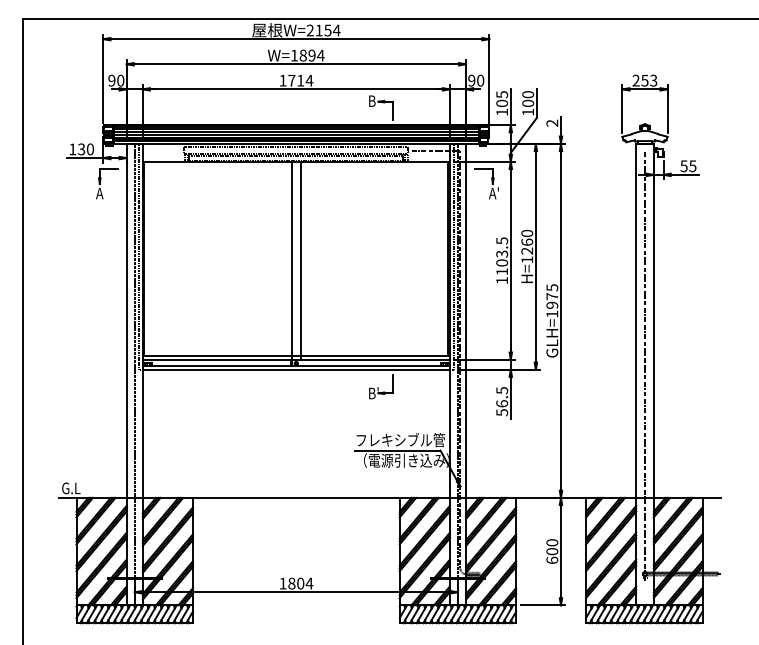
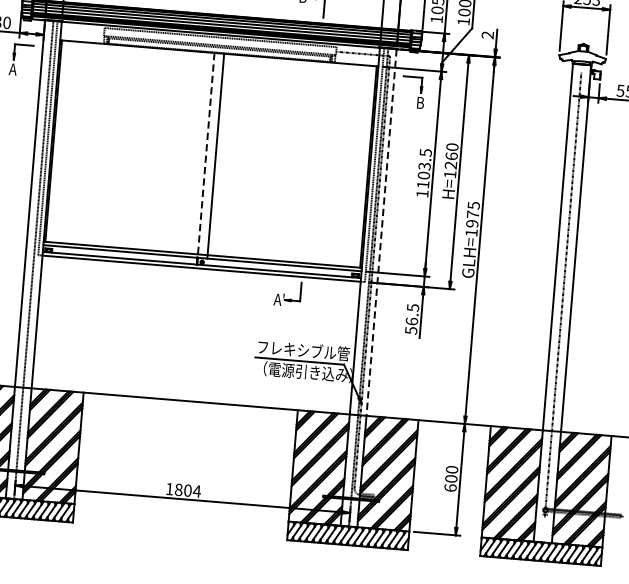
text: (493, 193) -> (420, 102), A' -> B
line: (291, 260) -> (205, 155), solid -> dashed
line: (466, 320) -> (382, 232), solid -> dashed
text: (373, 393) -> (279, 299), B' -> A'

